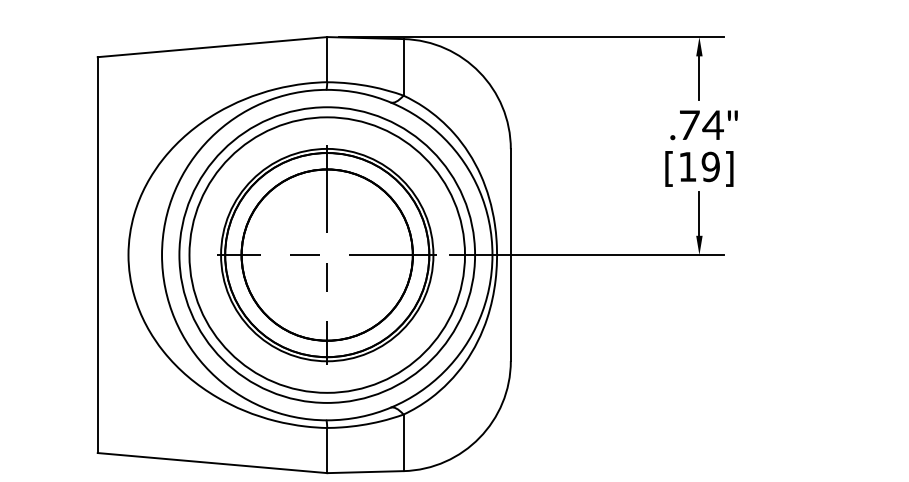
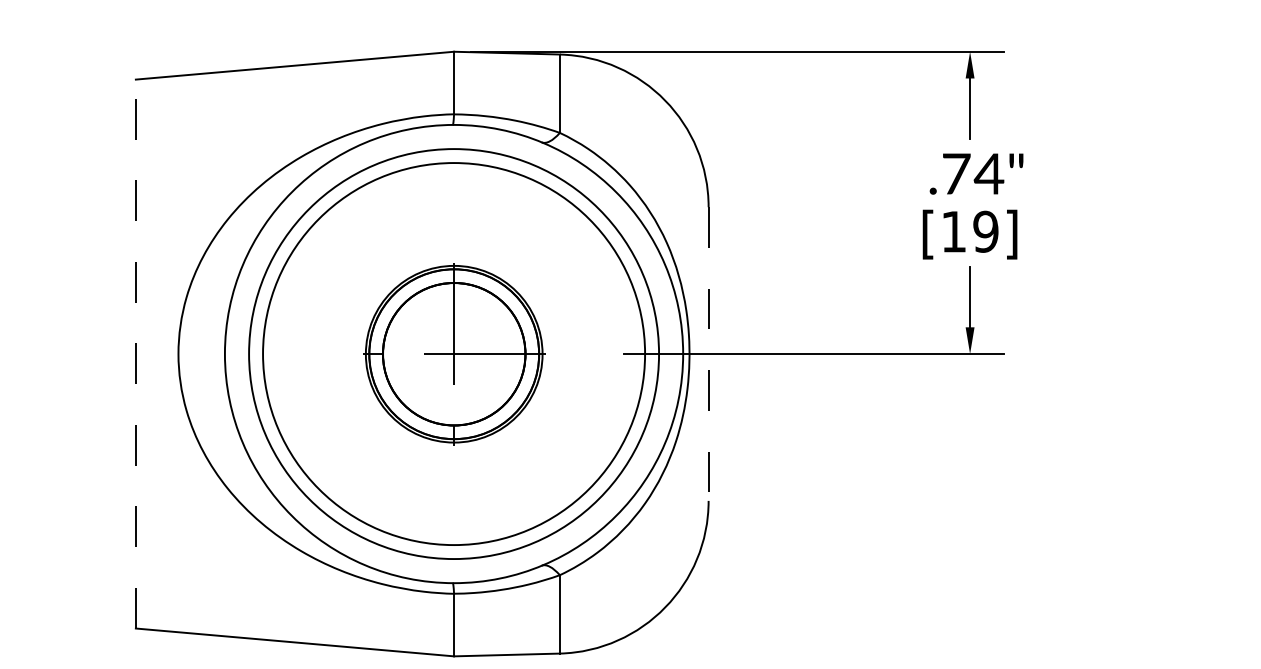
line: (97, 254) -> (135, 353), solid -> dashed
part: (327, 255) -> (454, 354), size x0.6
line: (510, 255) -> (708, 354), solid -> dashed

